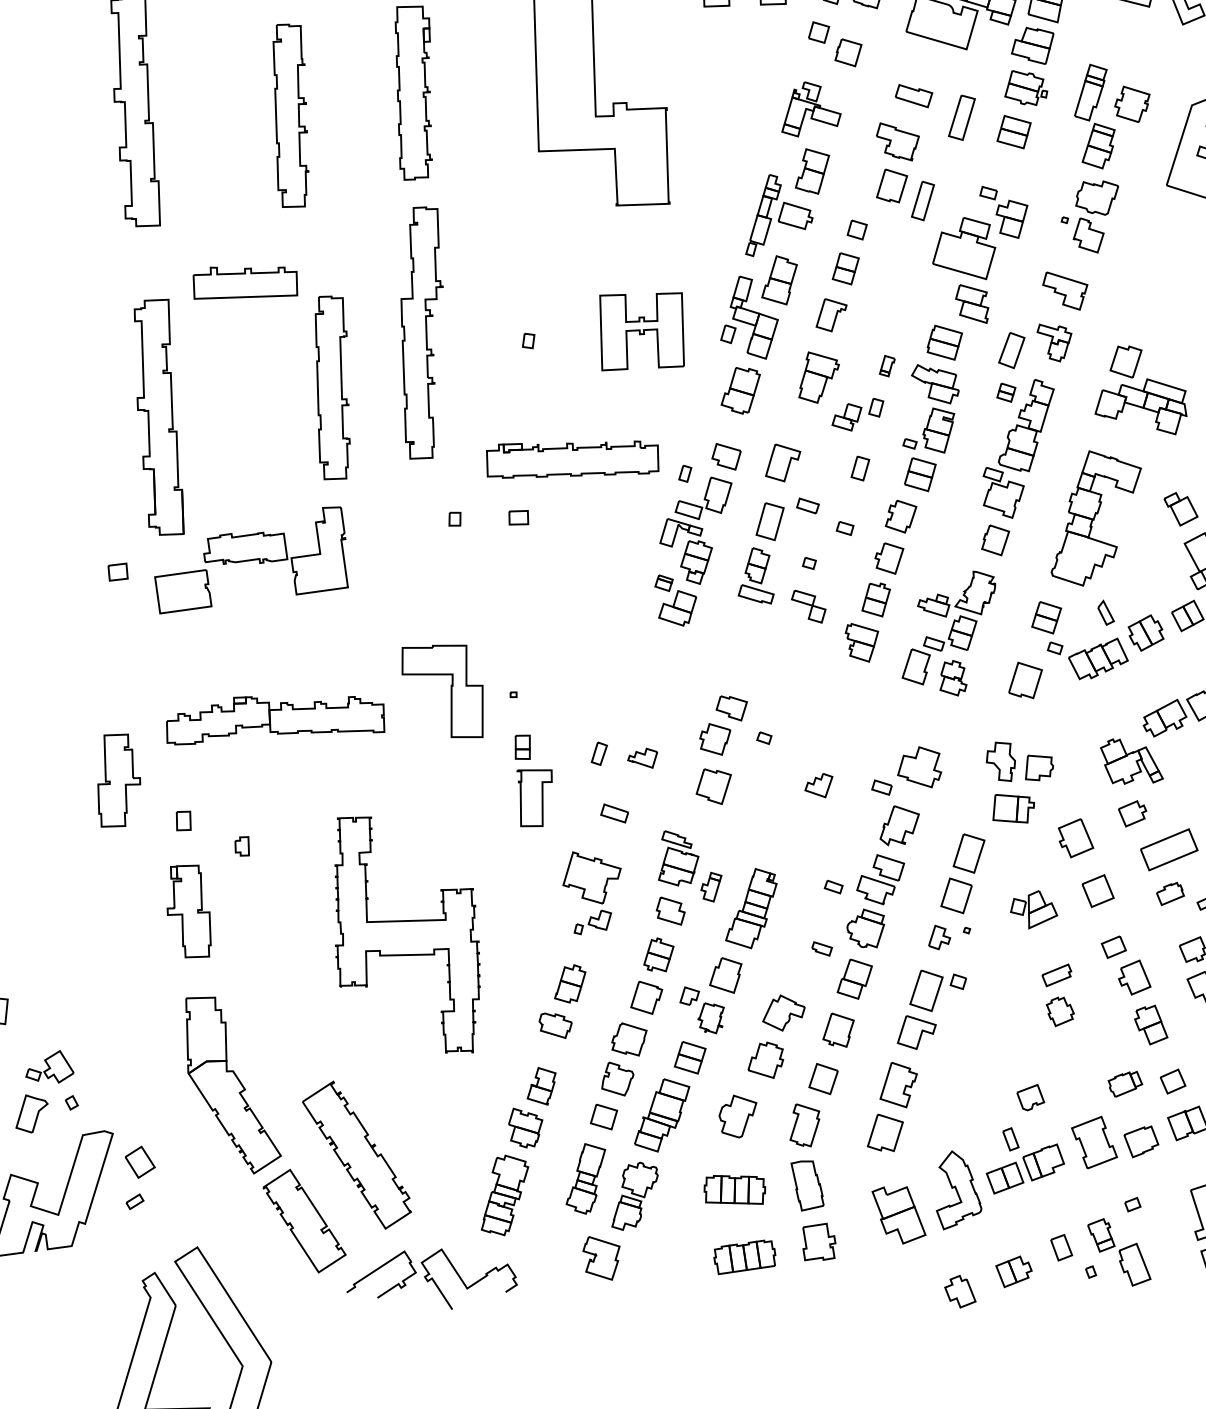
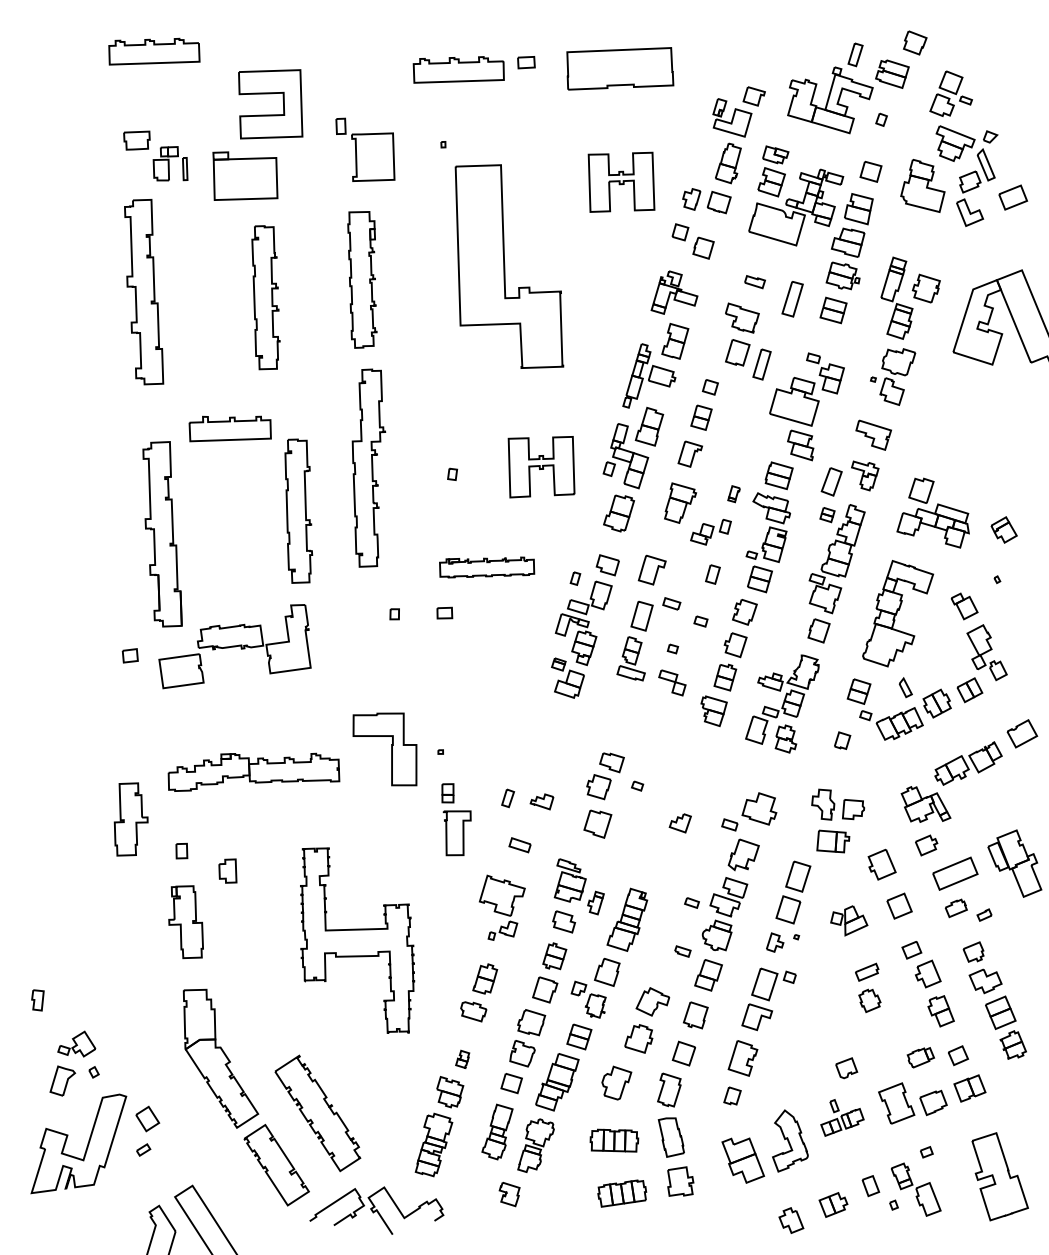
part: (913, 95) -> (754, 281), size x0.7
part: (571, 459) -> (486, 567), size x0.7
part: (1025, 680) -> (842, 740), size x0.6
part: (241, 845) -> (227, 870), size x1.6
part: (541, 1086) -> (462, 1059), size x0.6
part: (885, 1132) -> (732, 1095), size x0.6
part: (1025, 1160) -> (842, 1117), size x0.7
part: (601, 1258) -> (509, 1194), size x0.7

